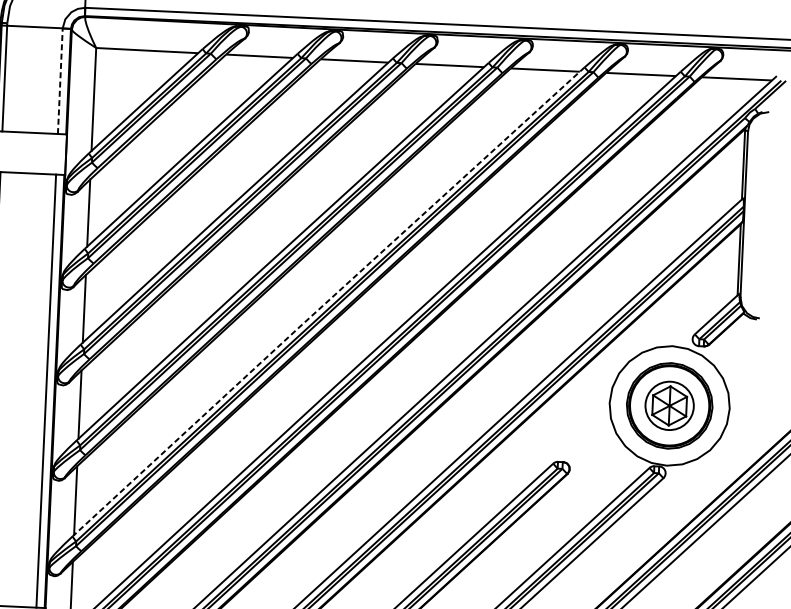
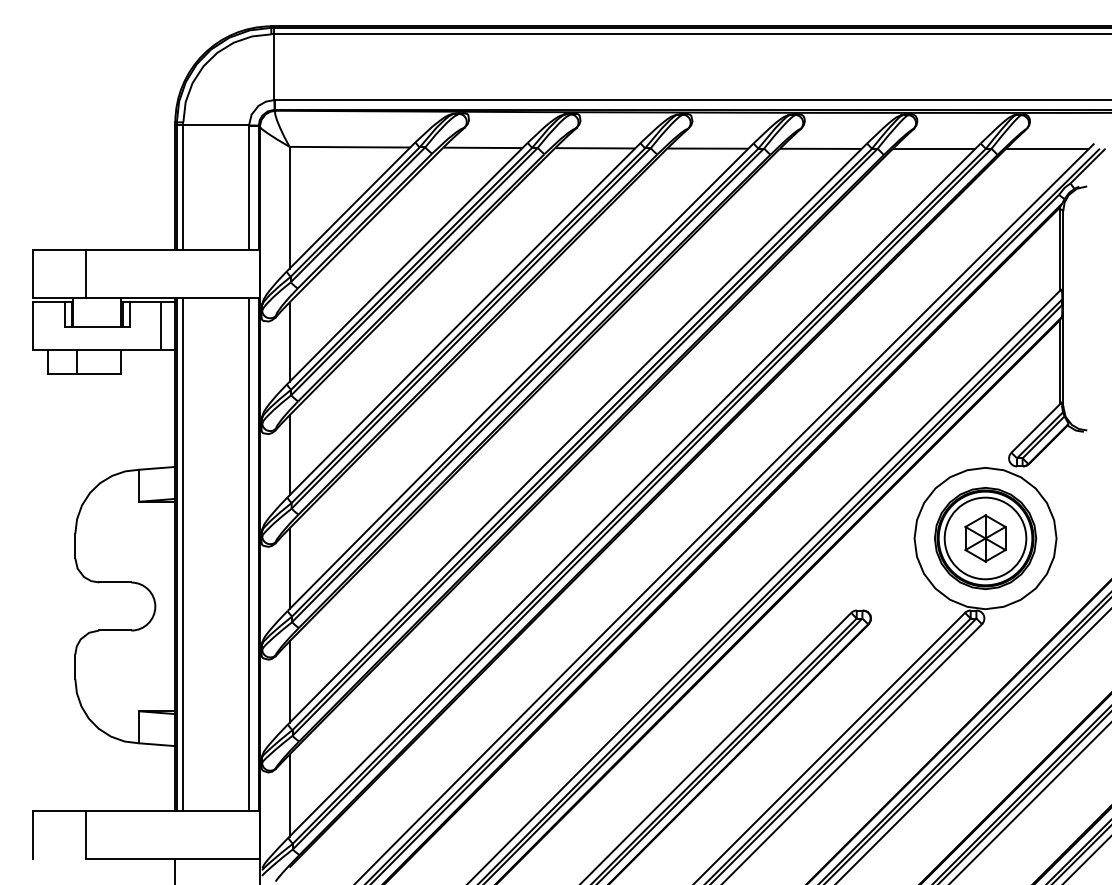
line: (60, 80) -> (249, 187), dashed -> solid
line: (327, 301) -> (576, 433), dashed -> solid
circle: (669, 405) -> (985, 538), size x1.43

